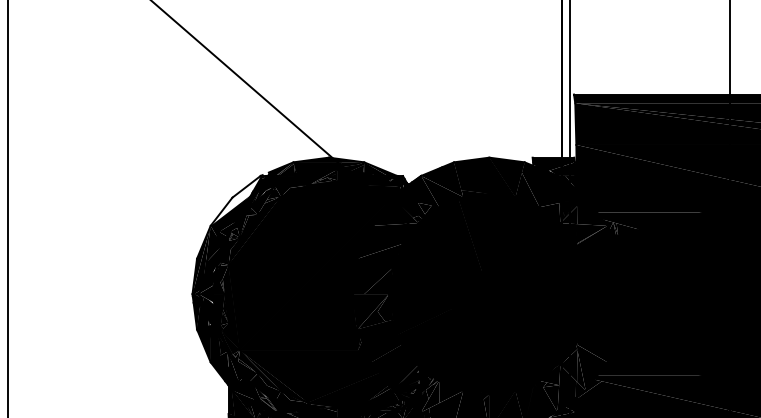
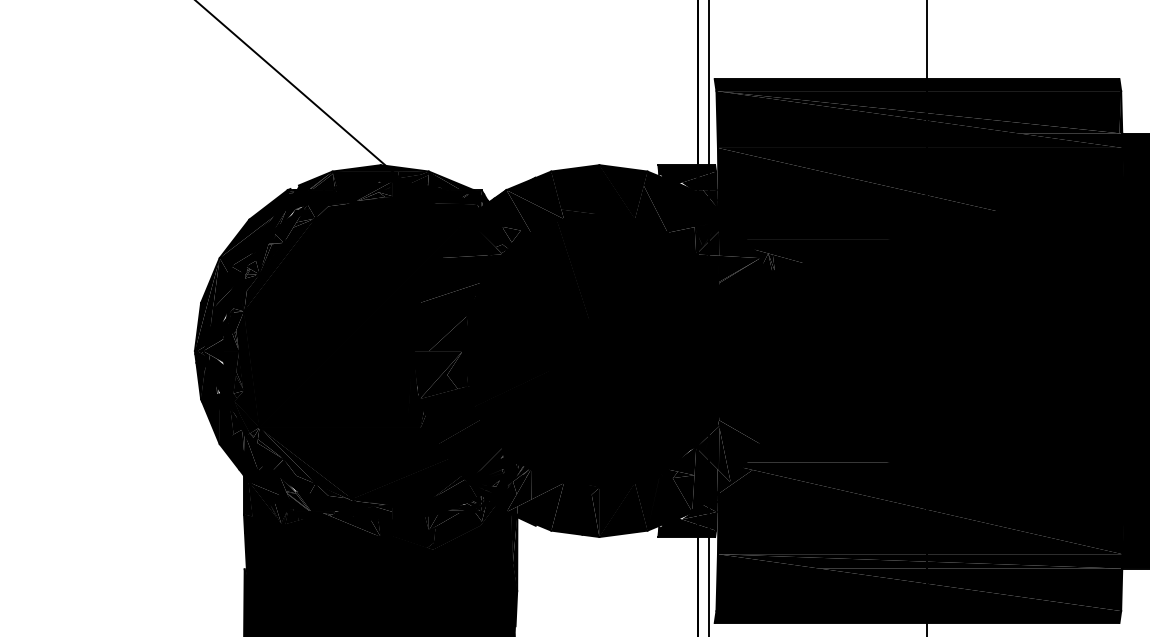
fill: (236, 200) -> (254, 223), added

